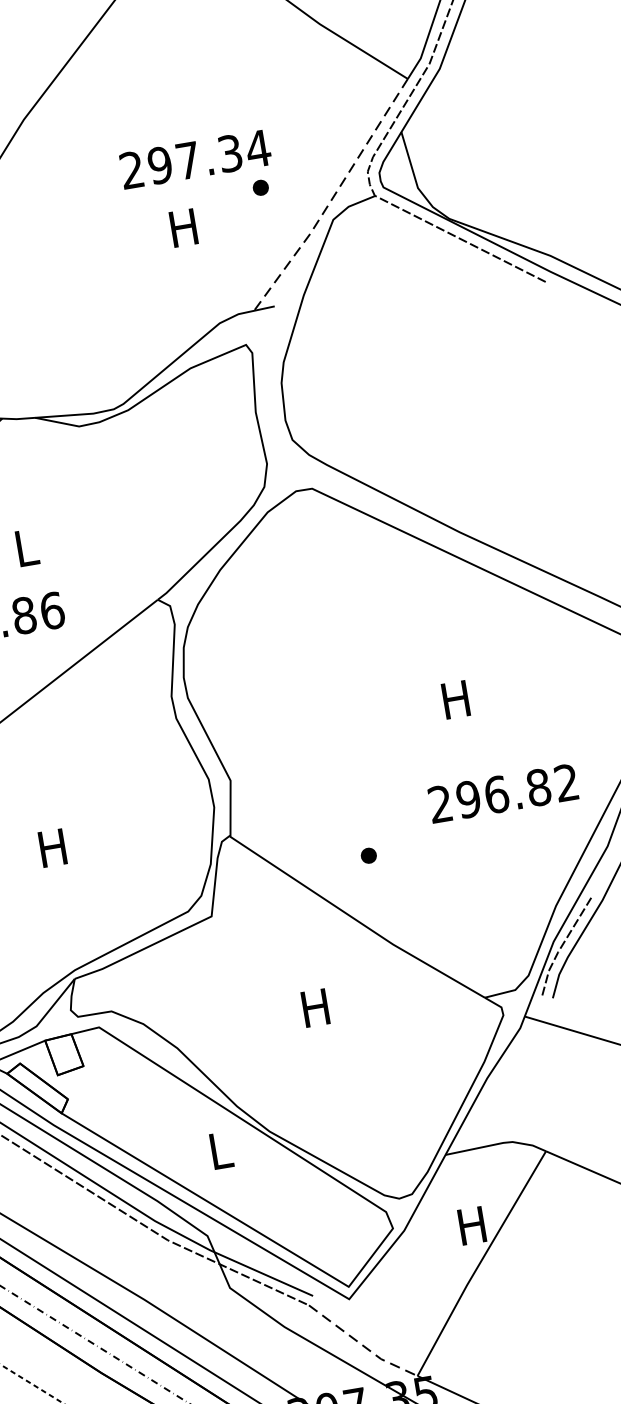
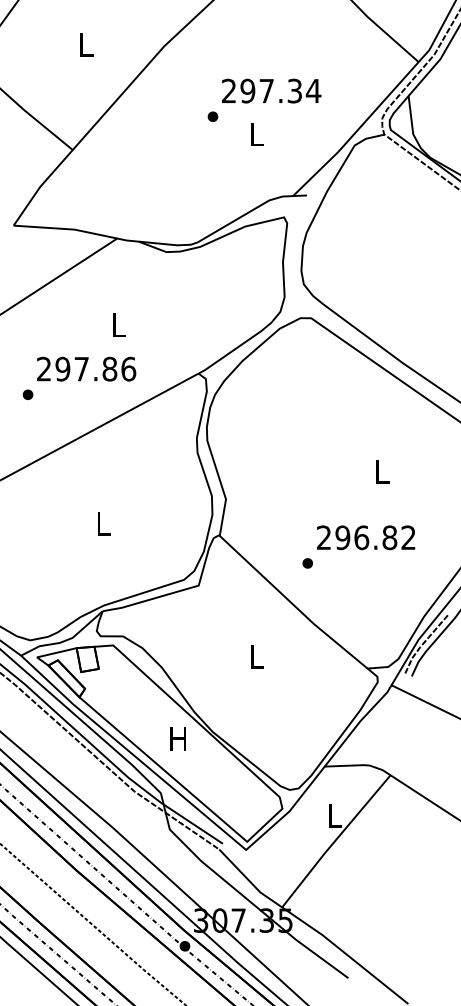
part: (260, 187) -> (212, 116), moved
line: (332, 198) -> (356, 131), dashed -> solid
text: (183, 228) -> (256, 134), H -> L
text: (455, 699) -> (381, 471), H -> L
text: (503, 793) -> (366, 537), moved
text: (52, 847) -> (102, 523), H -> L
text: (315, 1007) -> (256, 656), H -> L
text: (218, 1150) -> (177, 738), L -> H
text: (470, 1225) -> (333, 815), H -> L
line: (361, 1344) -> (249, 880), dashed -> solid

